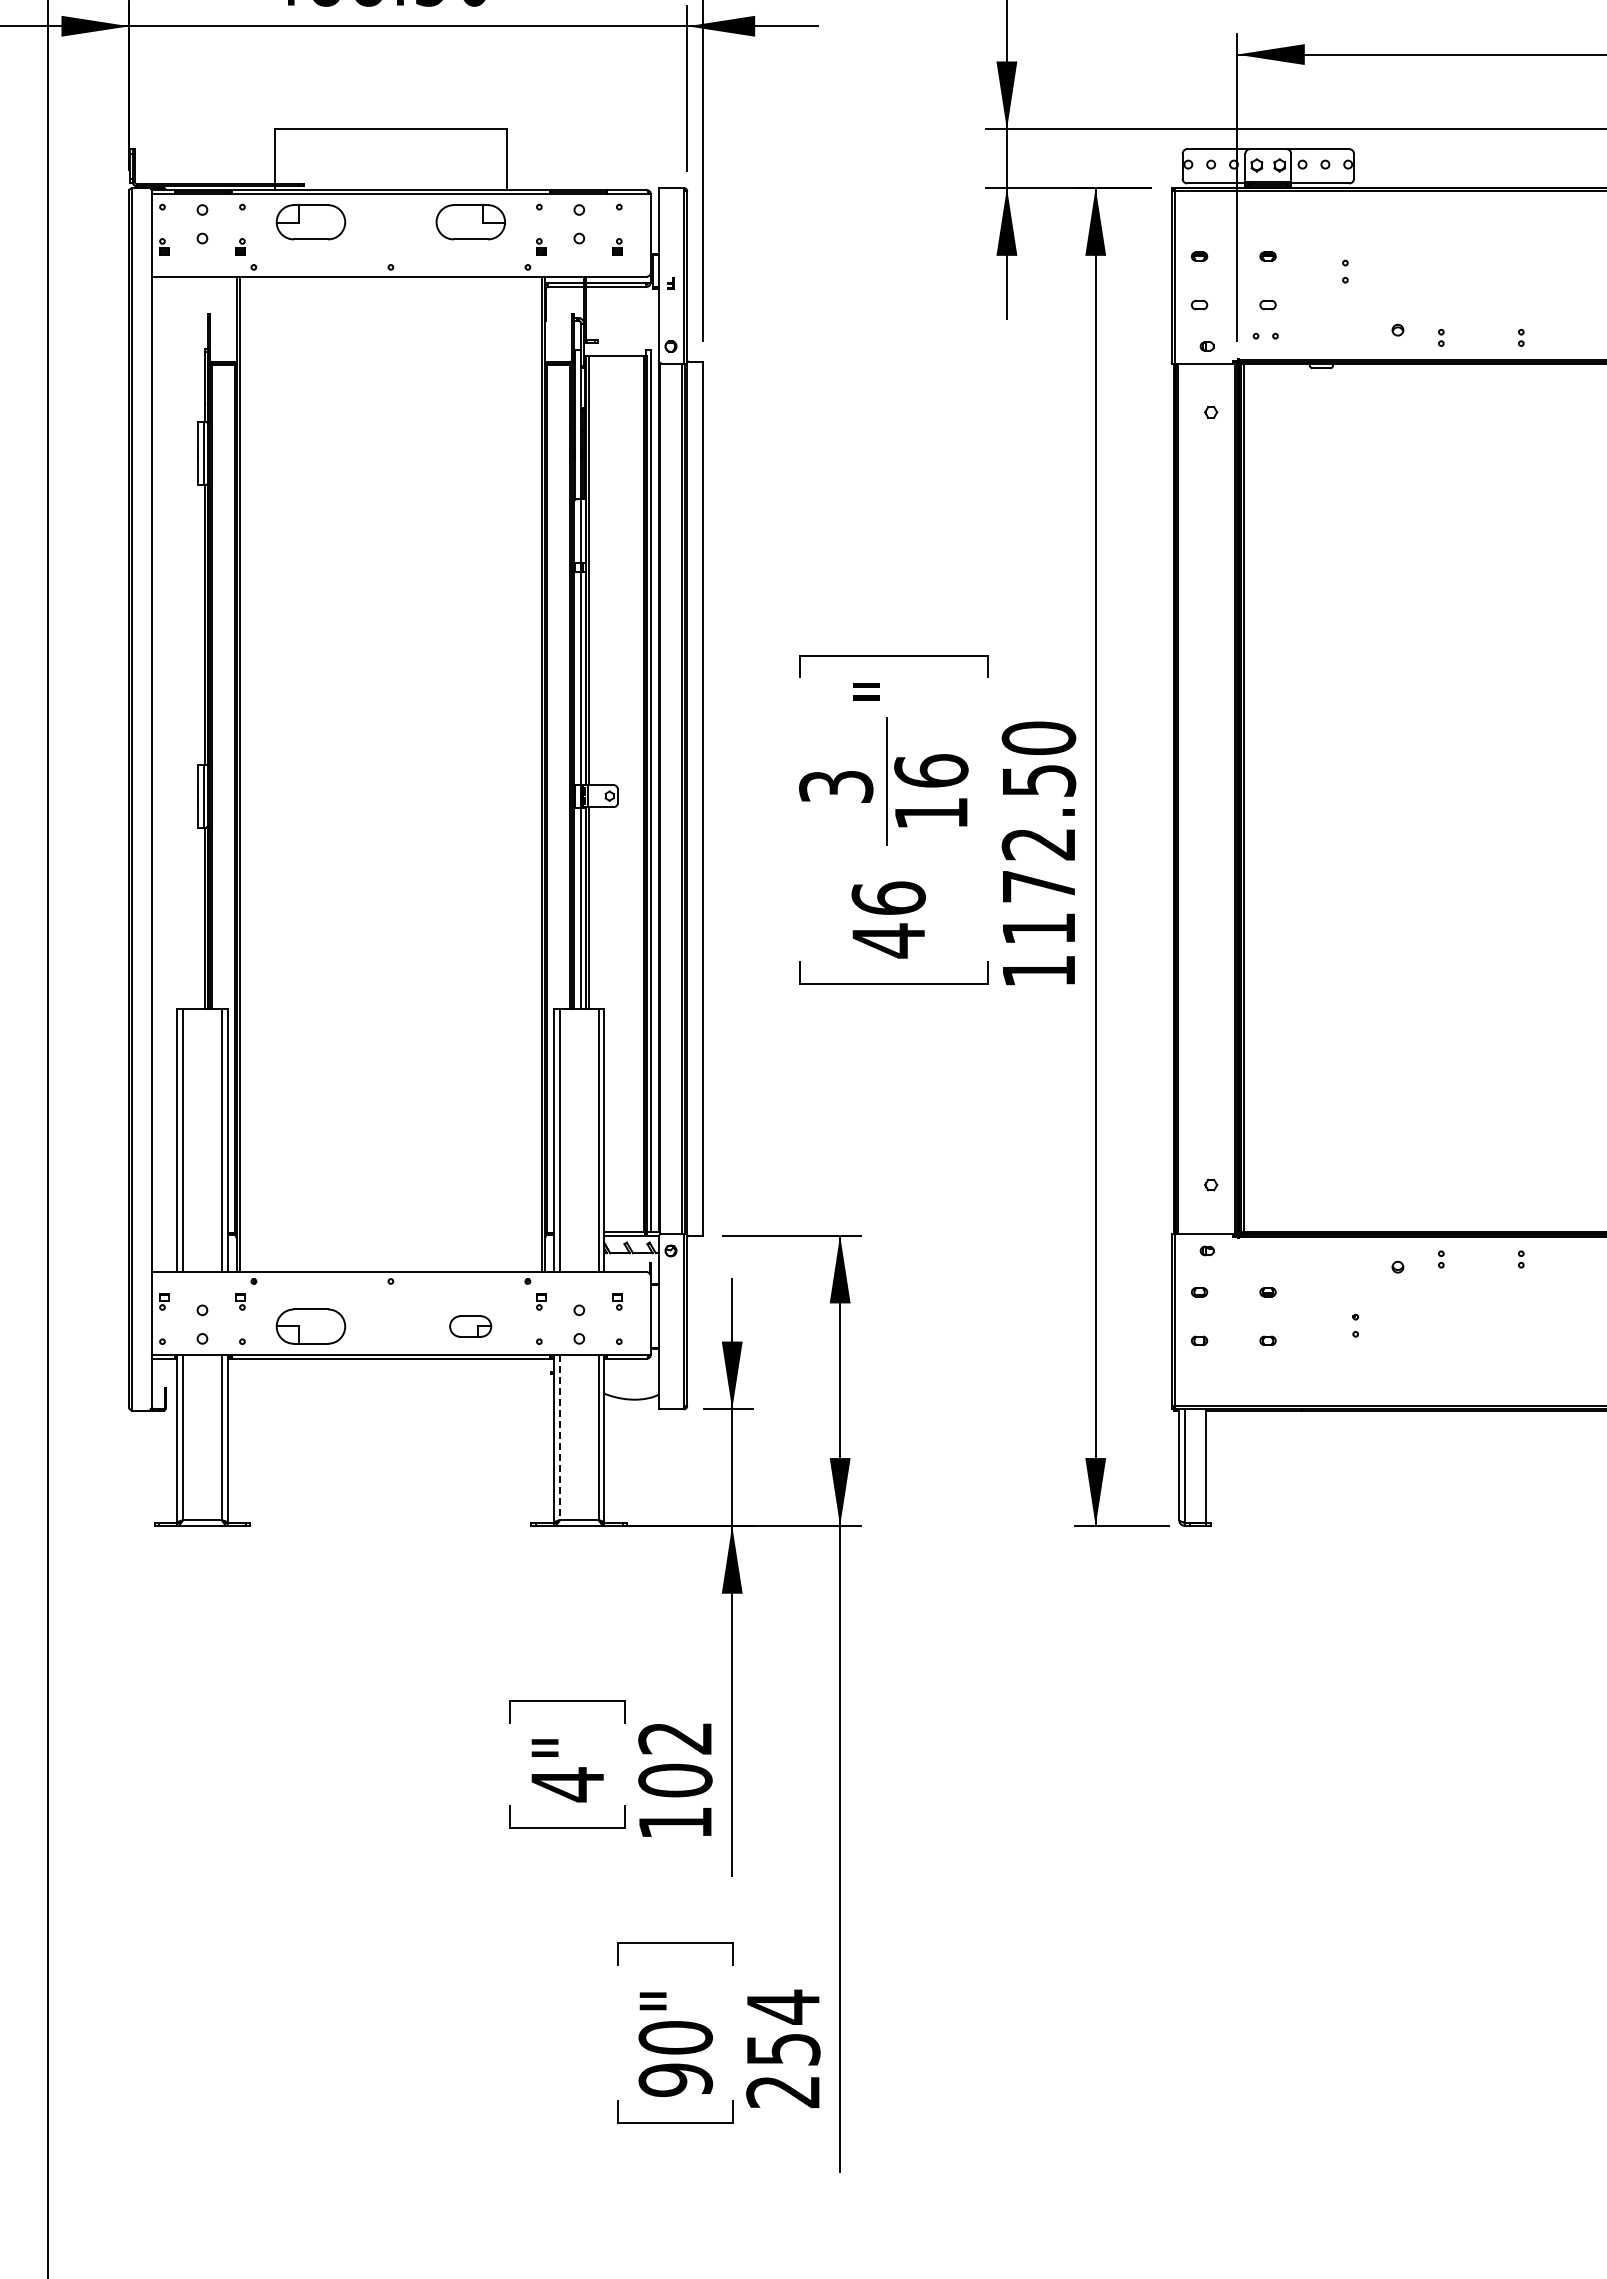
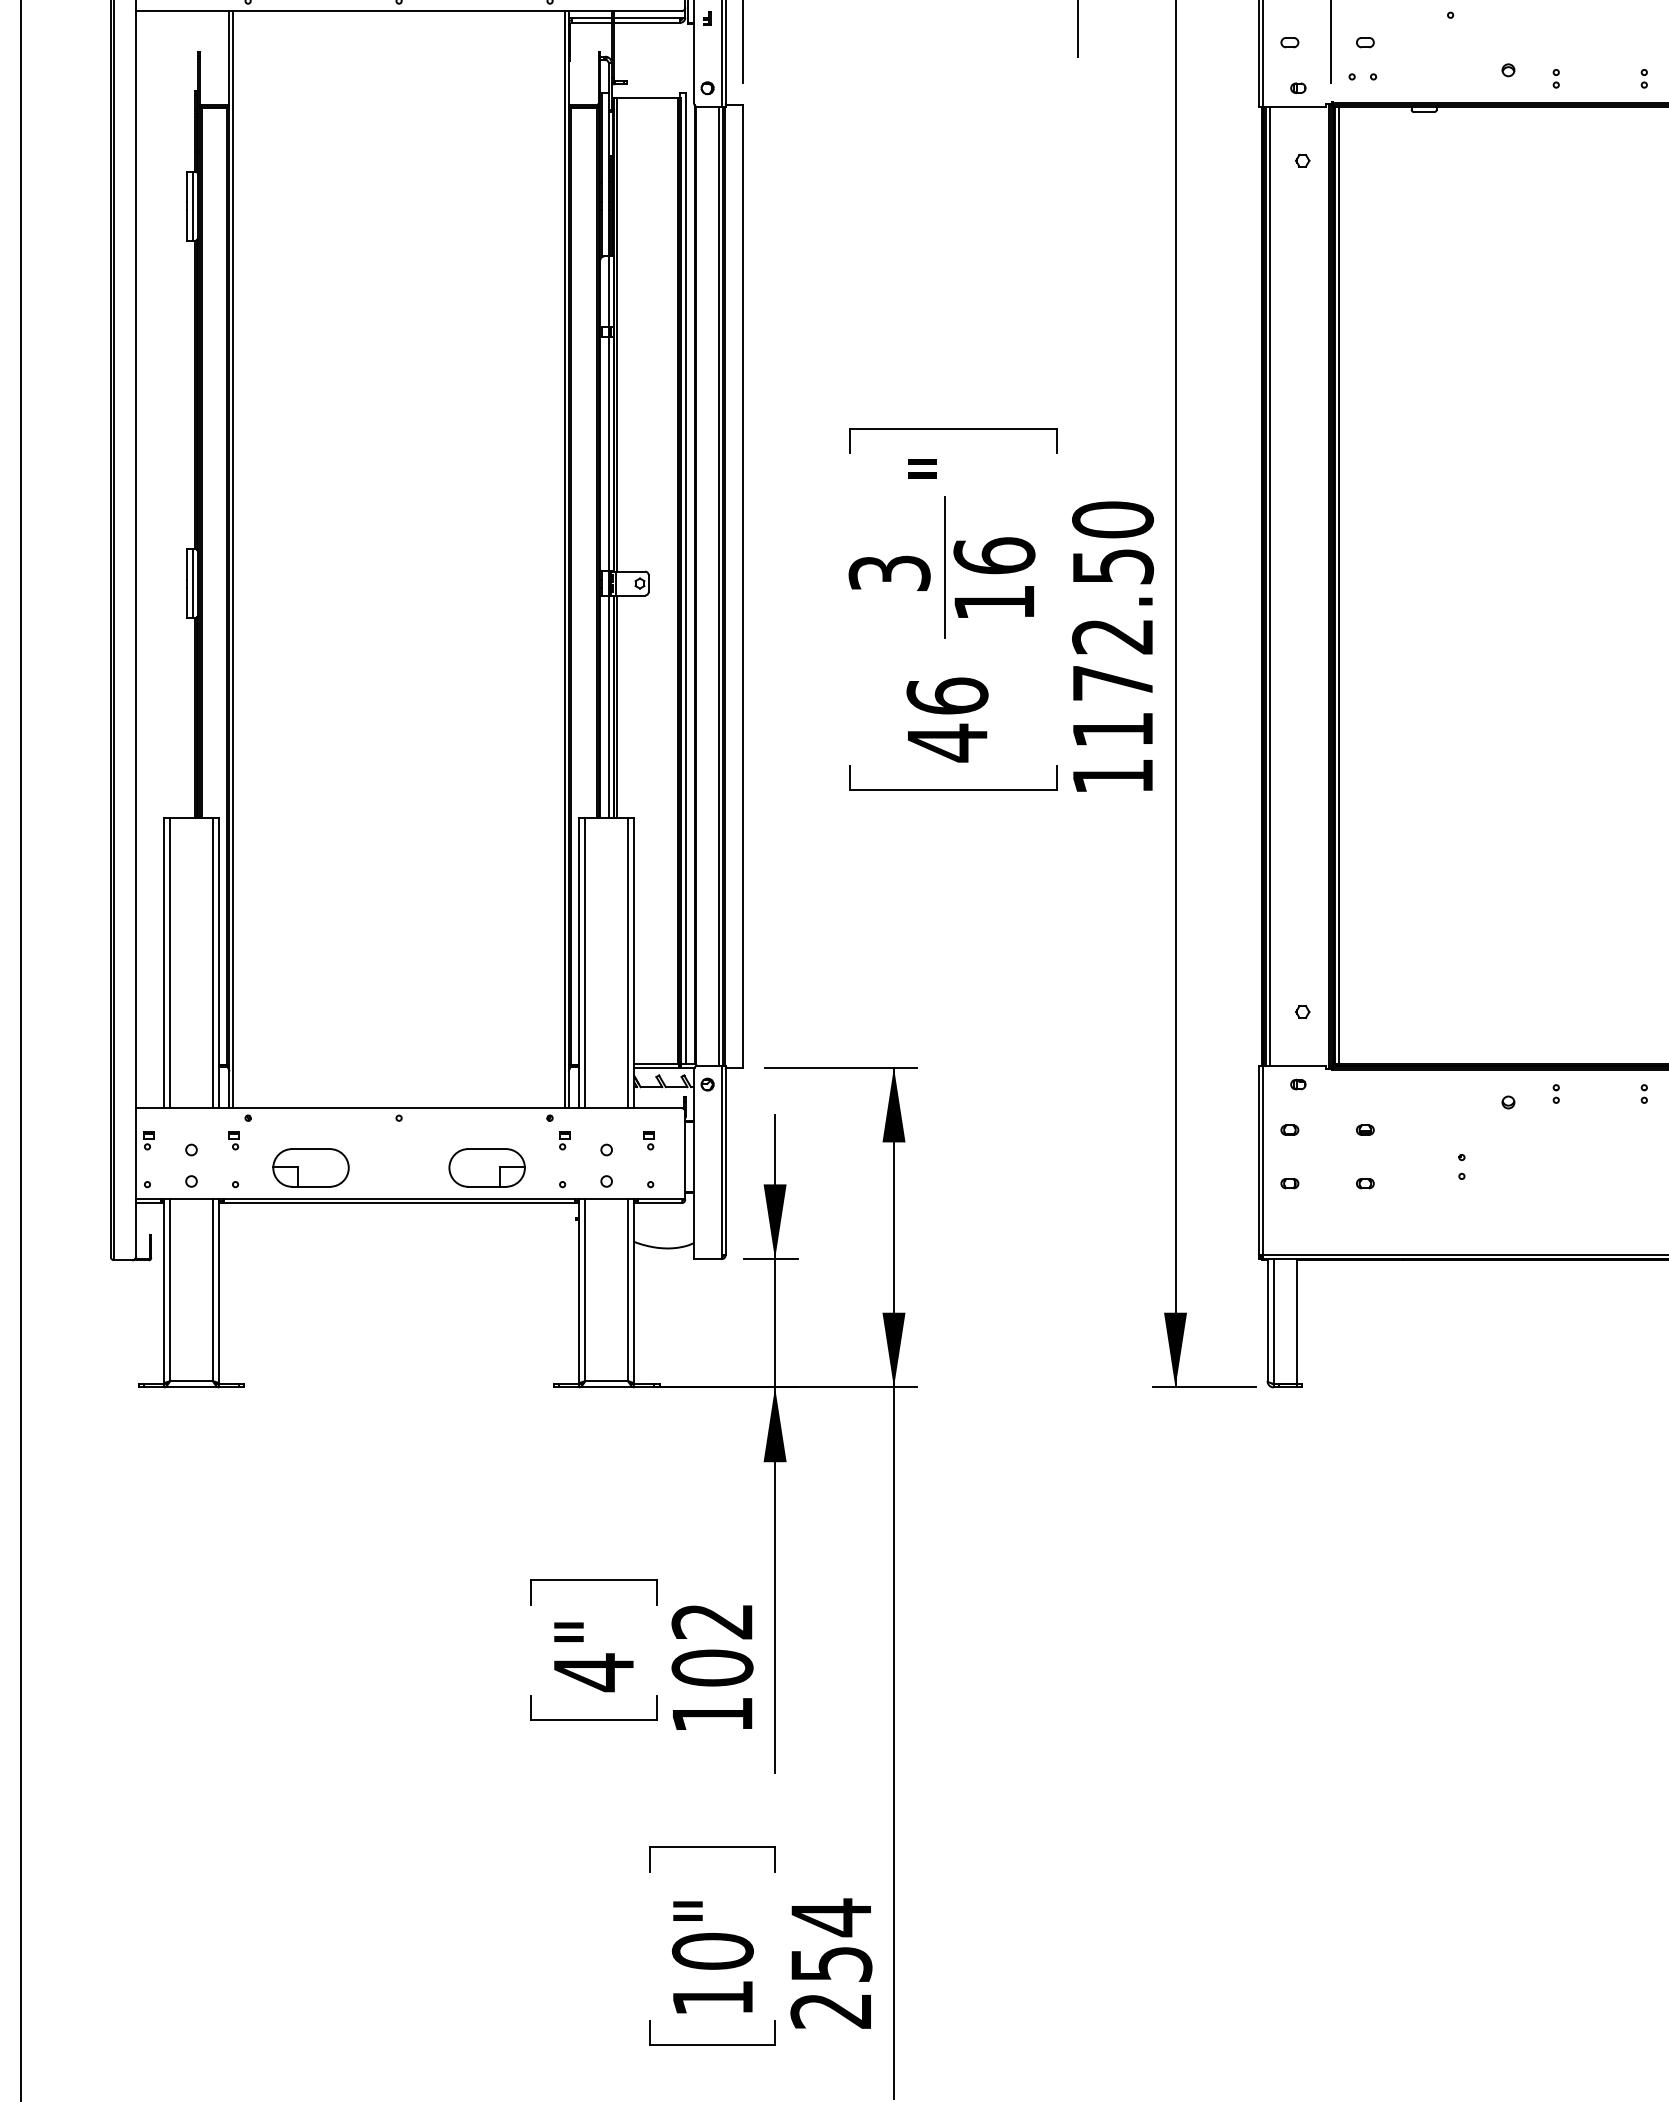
line: (1181, 798) -> (1270, 586), added
part: (470, 1326) -> (486, 1167), size x1.67
line: (559, 1437) -> (584, 1290), dashed -> solid
text: (675, 2080) -> (712, 1998), 90" -> 10"

